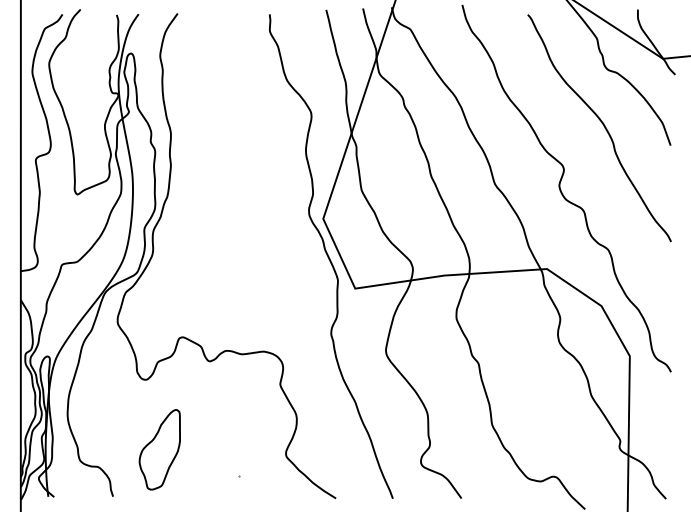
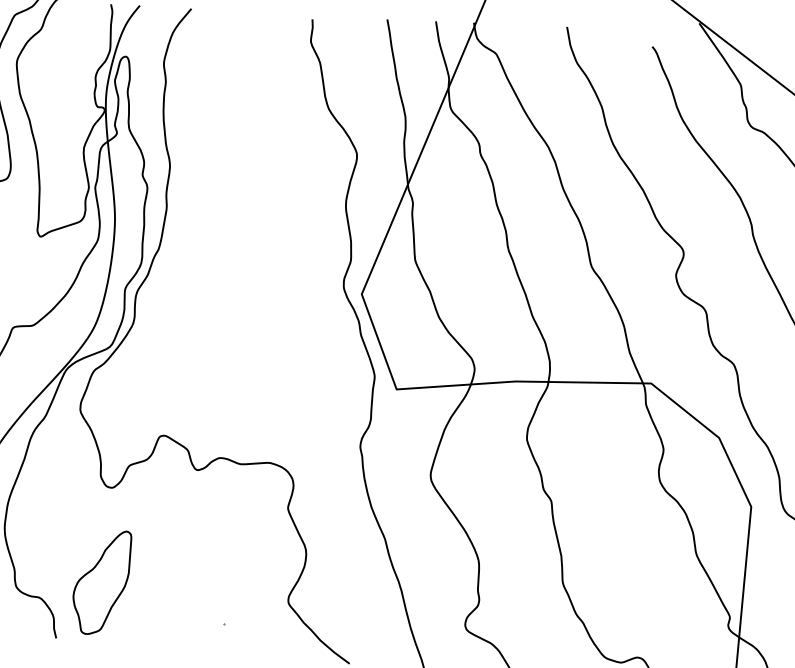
part: (159, 449) -> (100, 581), moved

